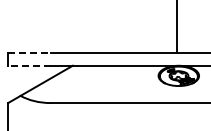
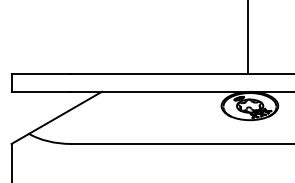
line: (30, 52) -> (42, 73), dashed -> solid
line: (29, 65) -> (41, 91), dashed -> solid

